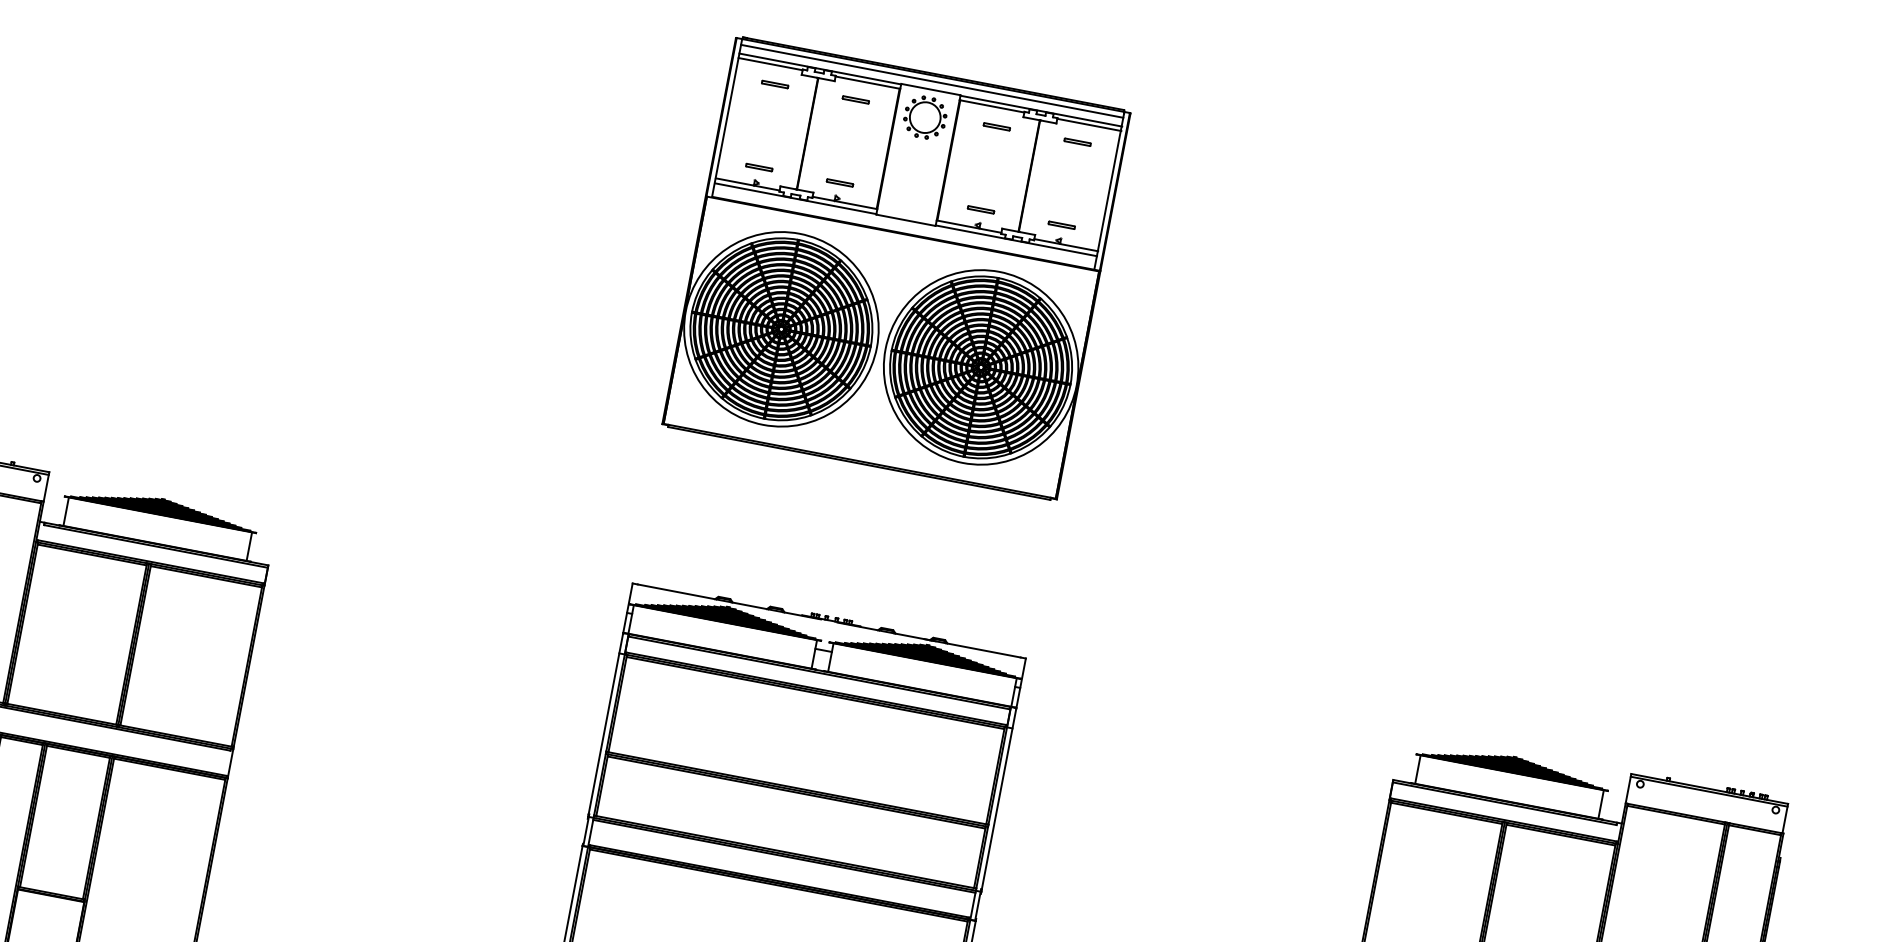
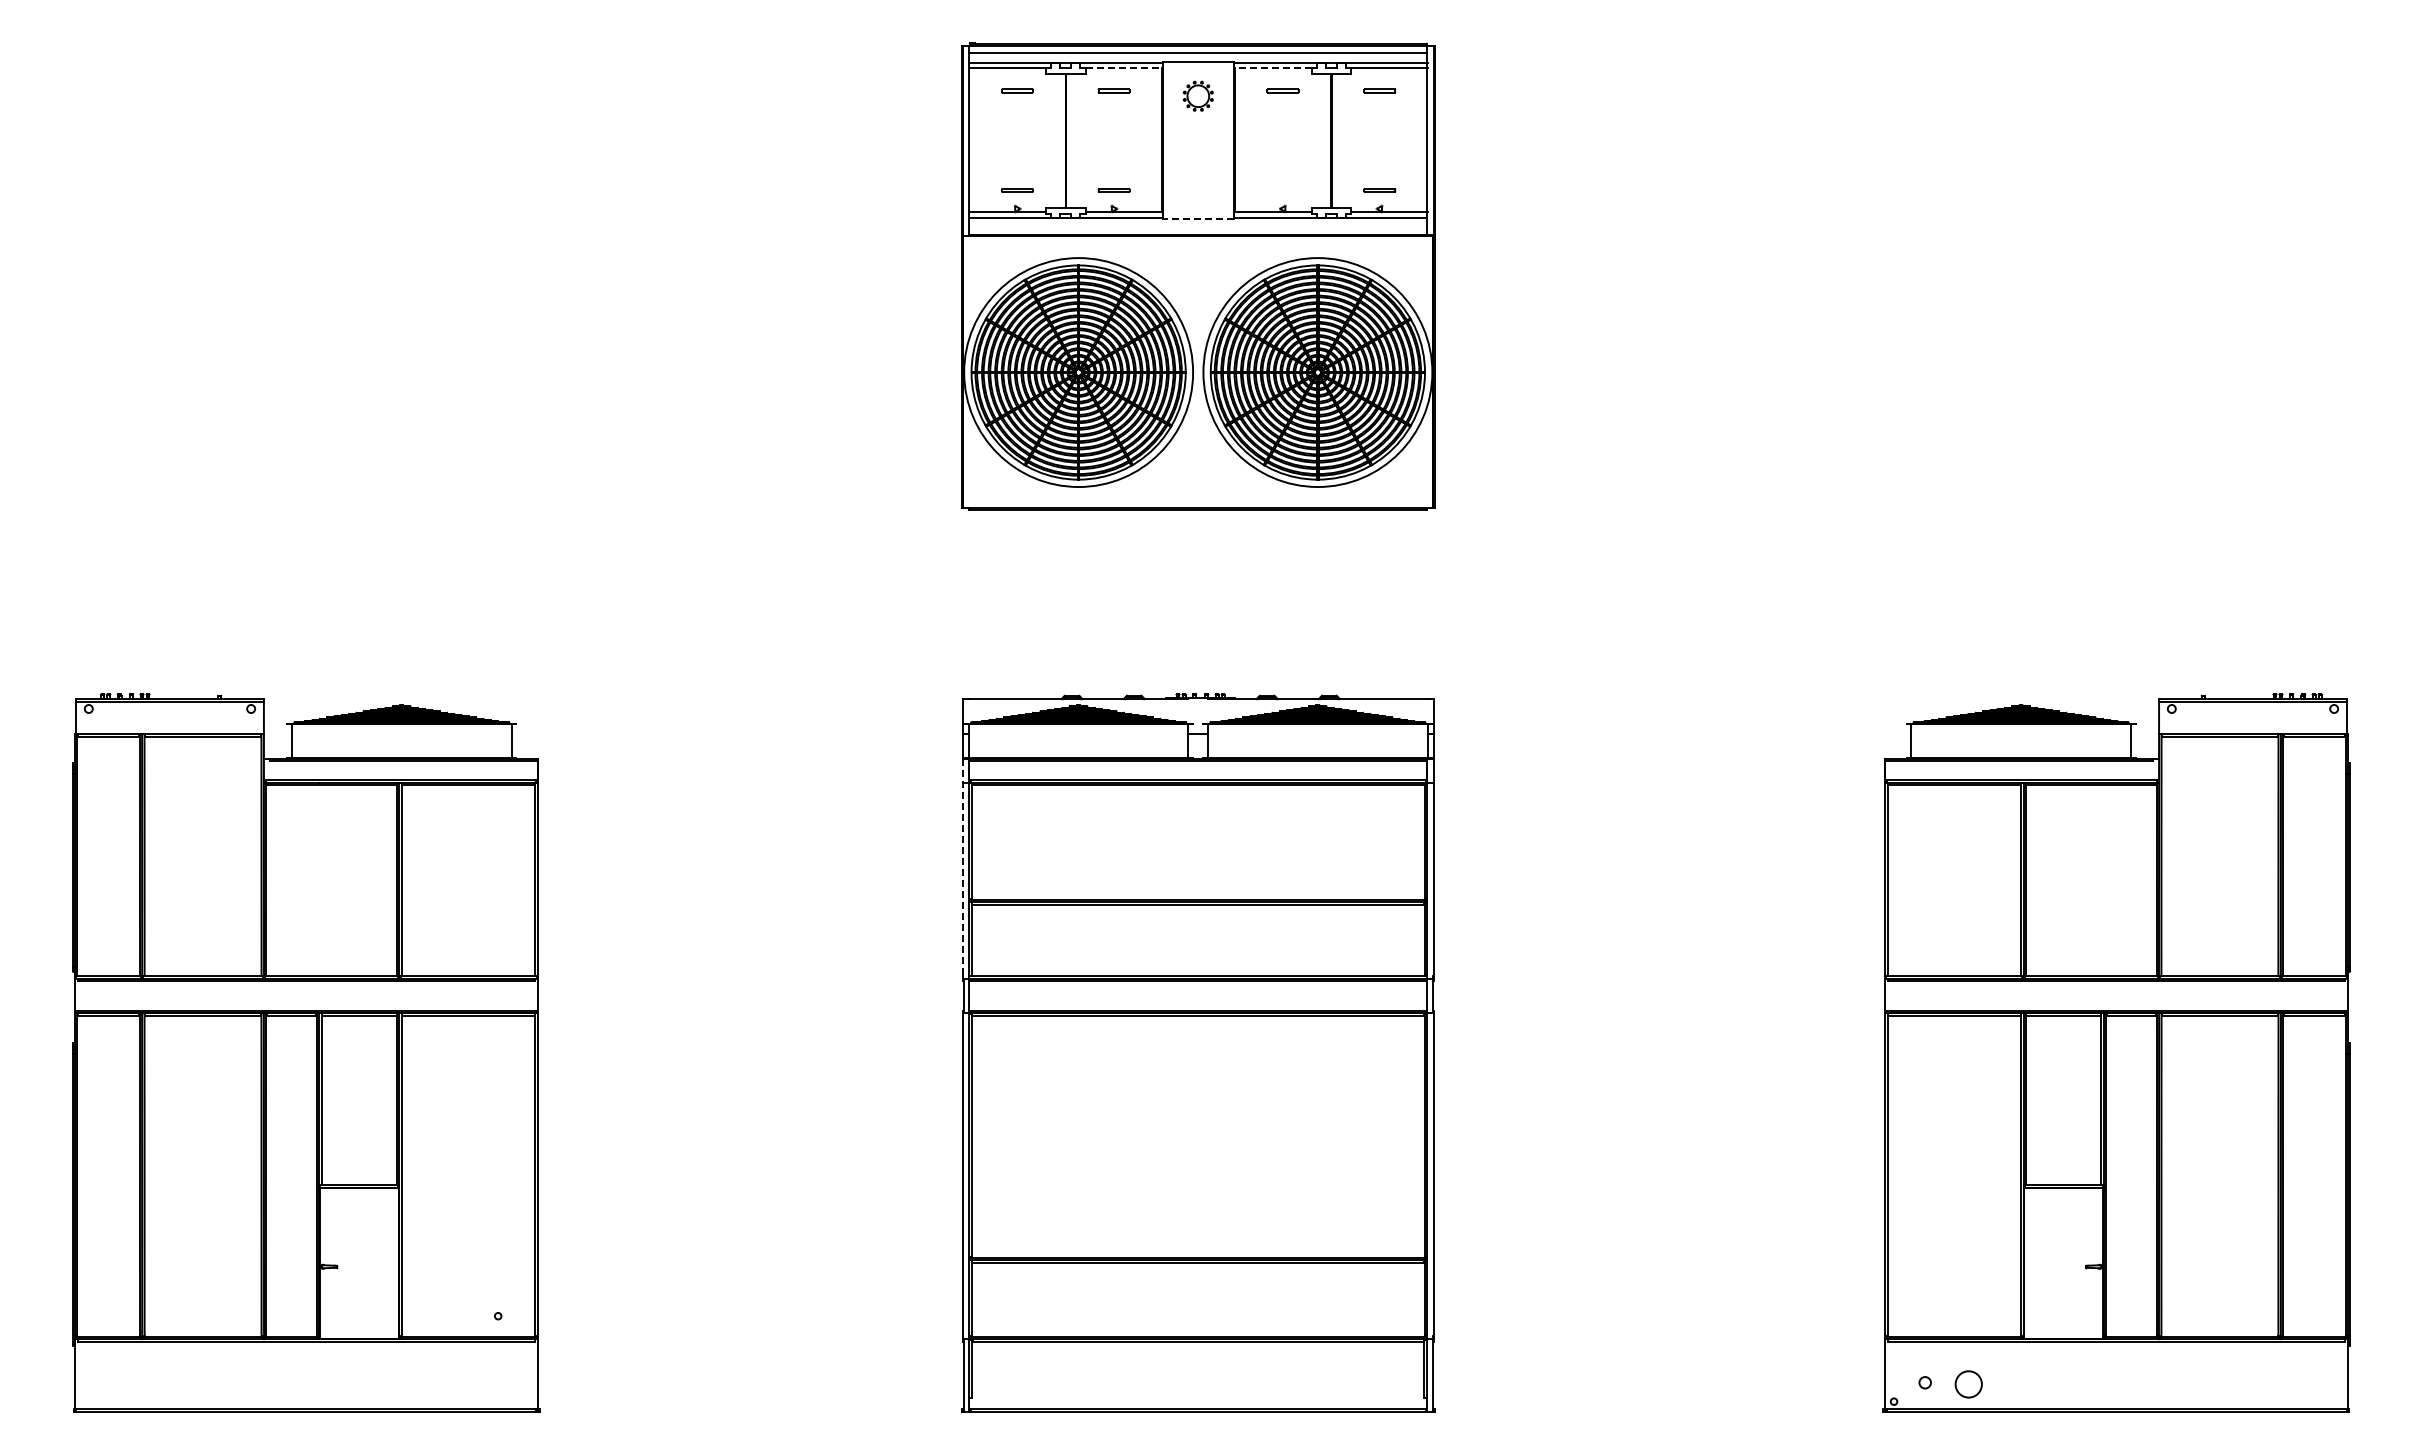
line: (868, 82) -> (1124, 68), solid -> dashed
line: (991, 106) -> (1272, 68), solid -> dashed
part: (925, 117) -> (1198, 96), size x0.6
line: (980, 208) -> (1282, 189), removed
line: (905, 220) -> (1198, 219), solid -> dashed
line: (605, 723) -> (962, 867), solid -> dashed

